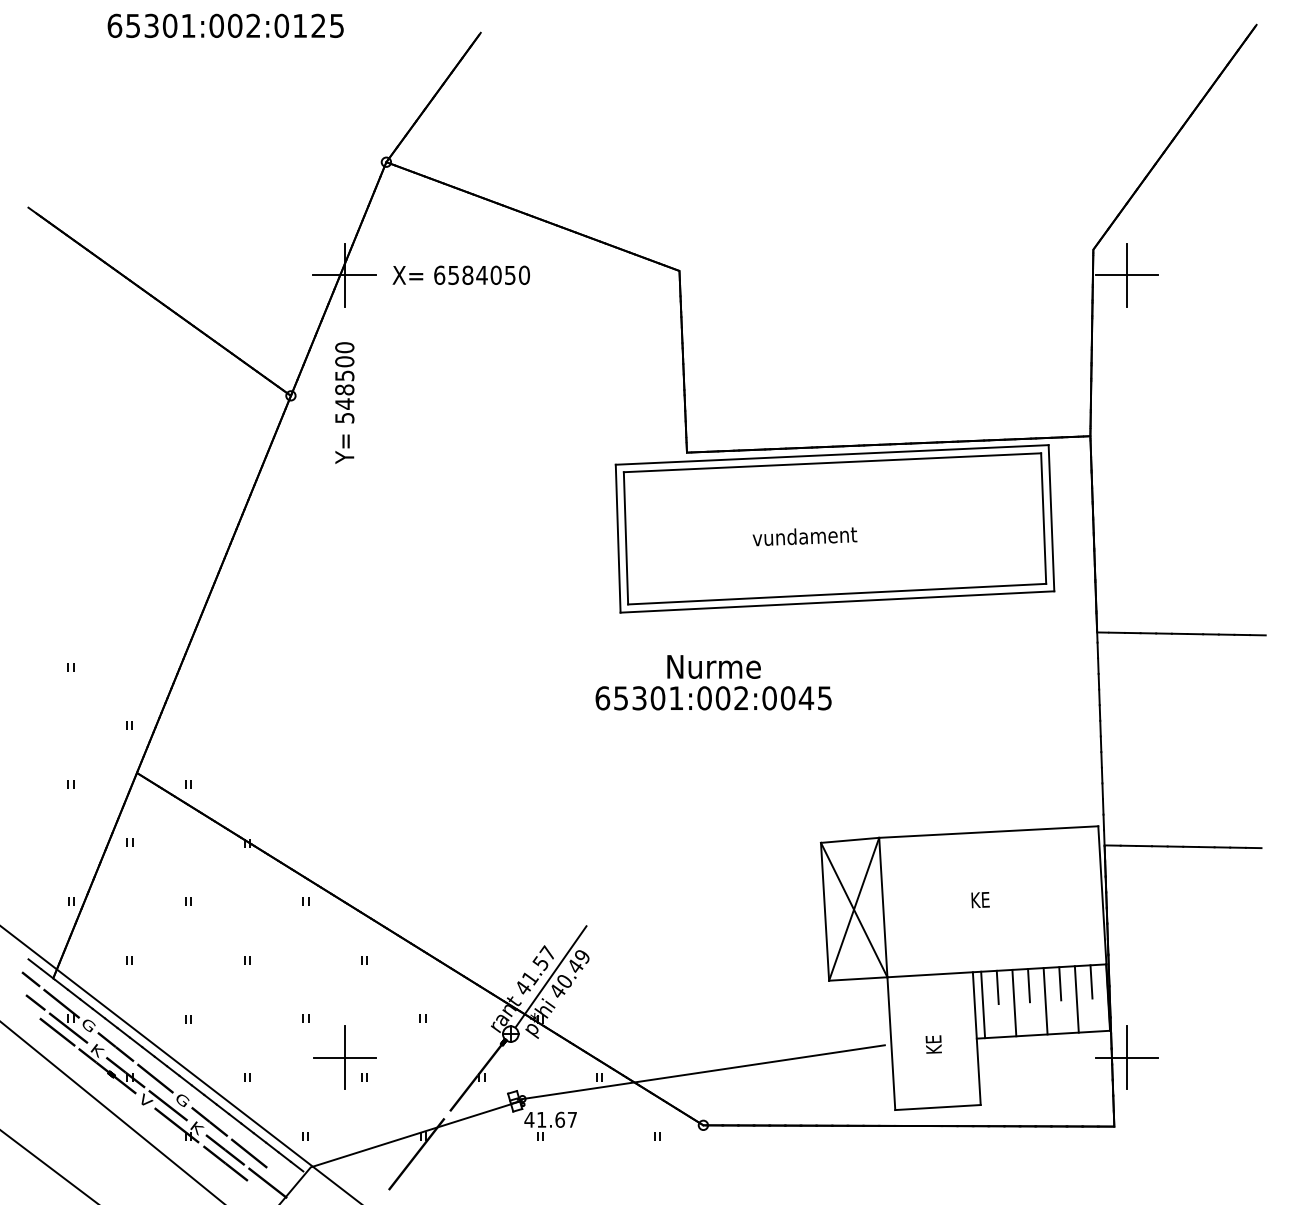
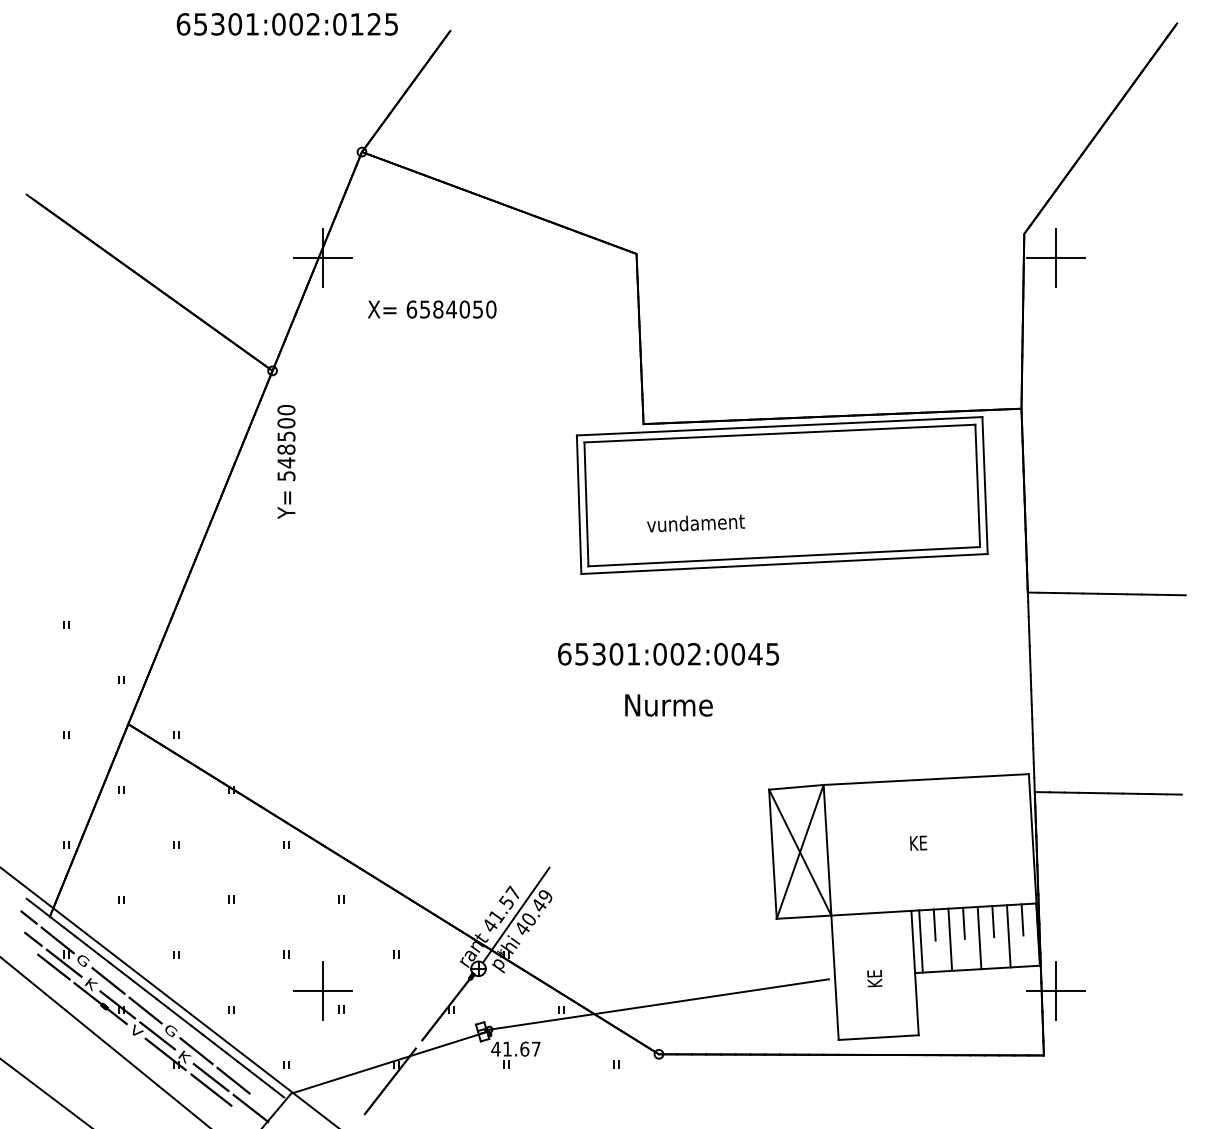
text: (225, 25) -> (287, 23), moved
text: (460, 274) -> (431, 308), moved
text: (344, 402) -> (286, 461), moved
text: (804, 536) -> (695, 523), moved
text: (713, 666) -> (668, 705), moved

